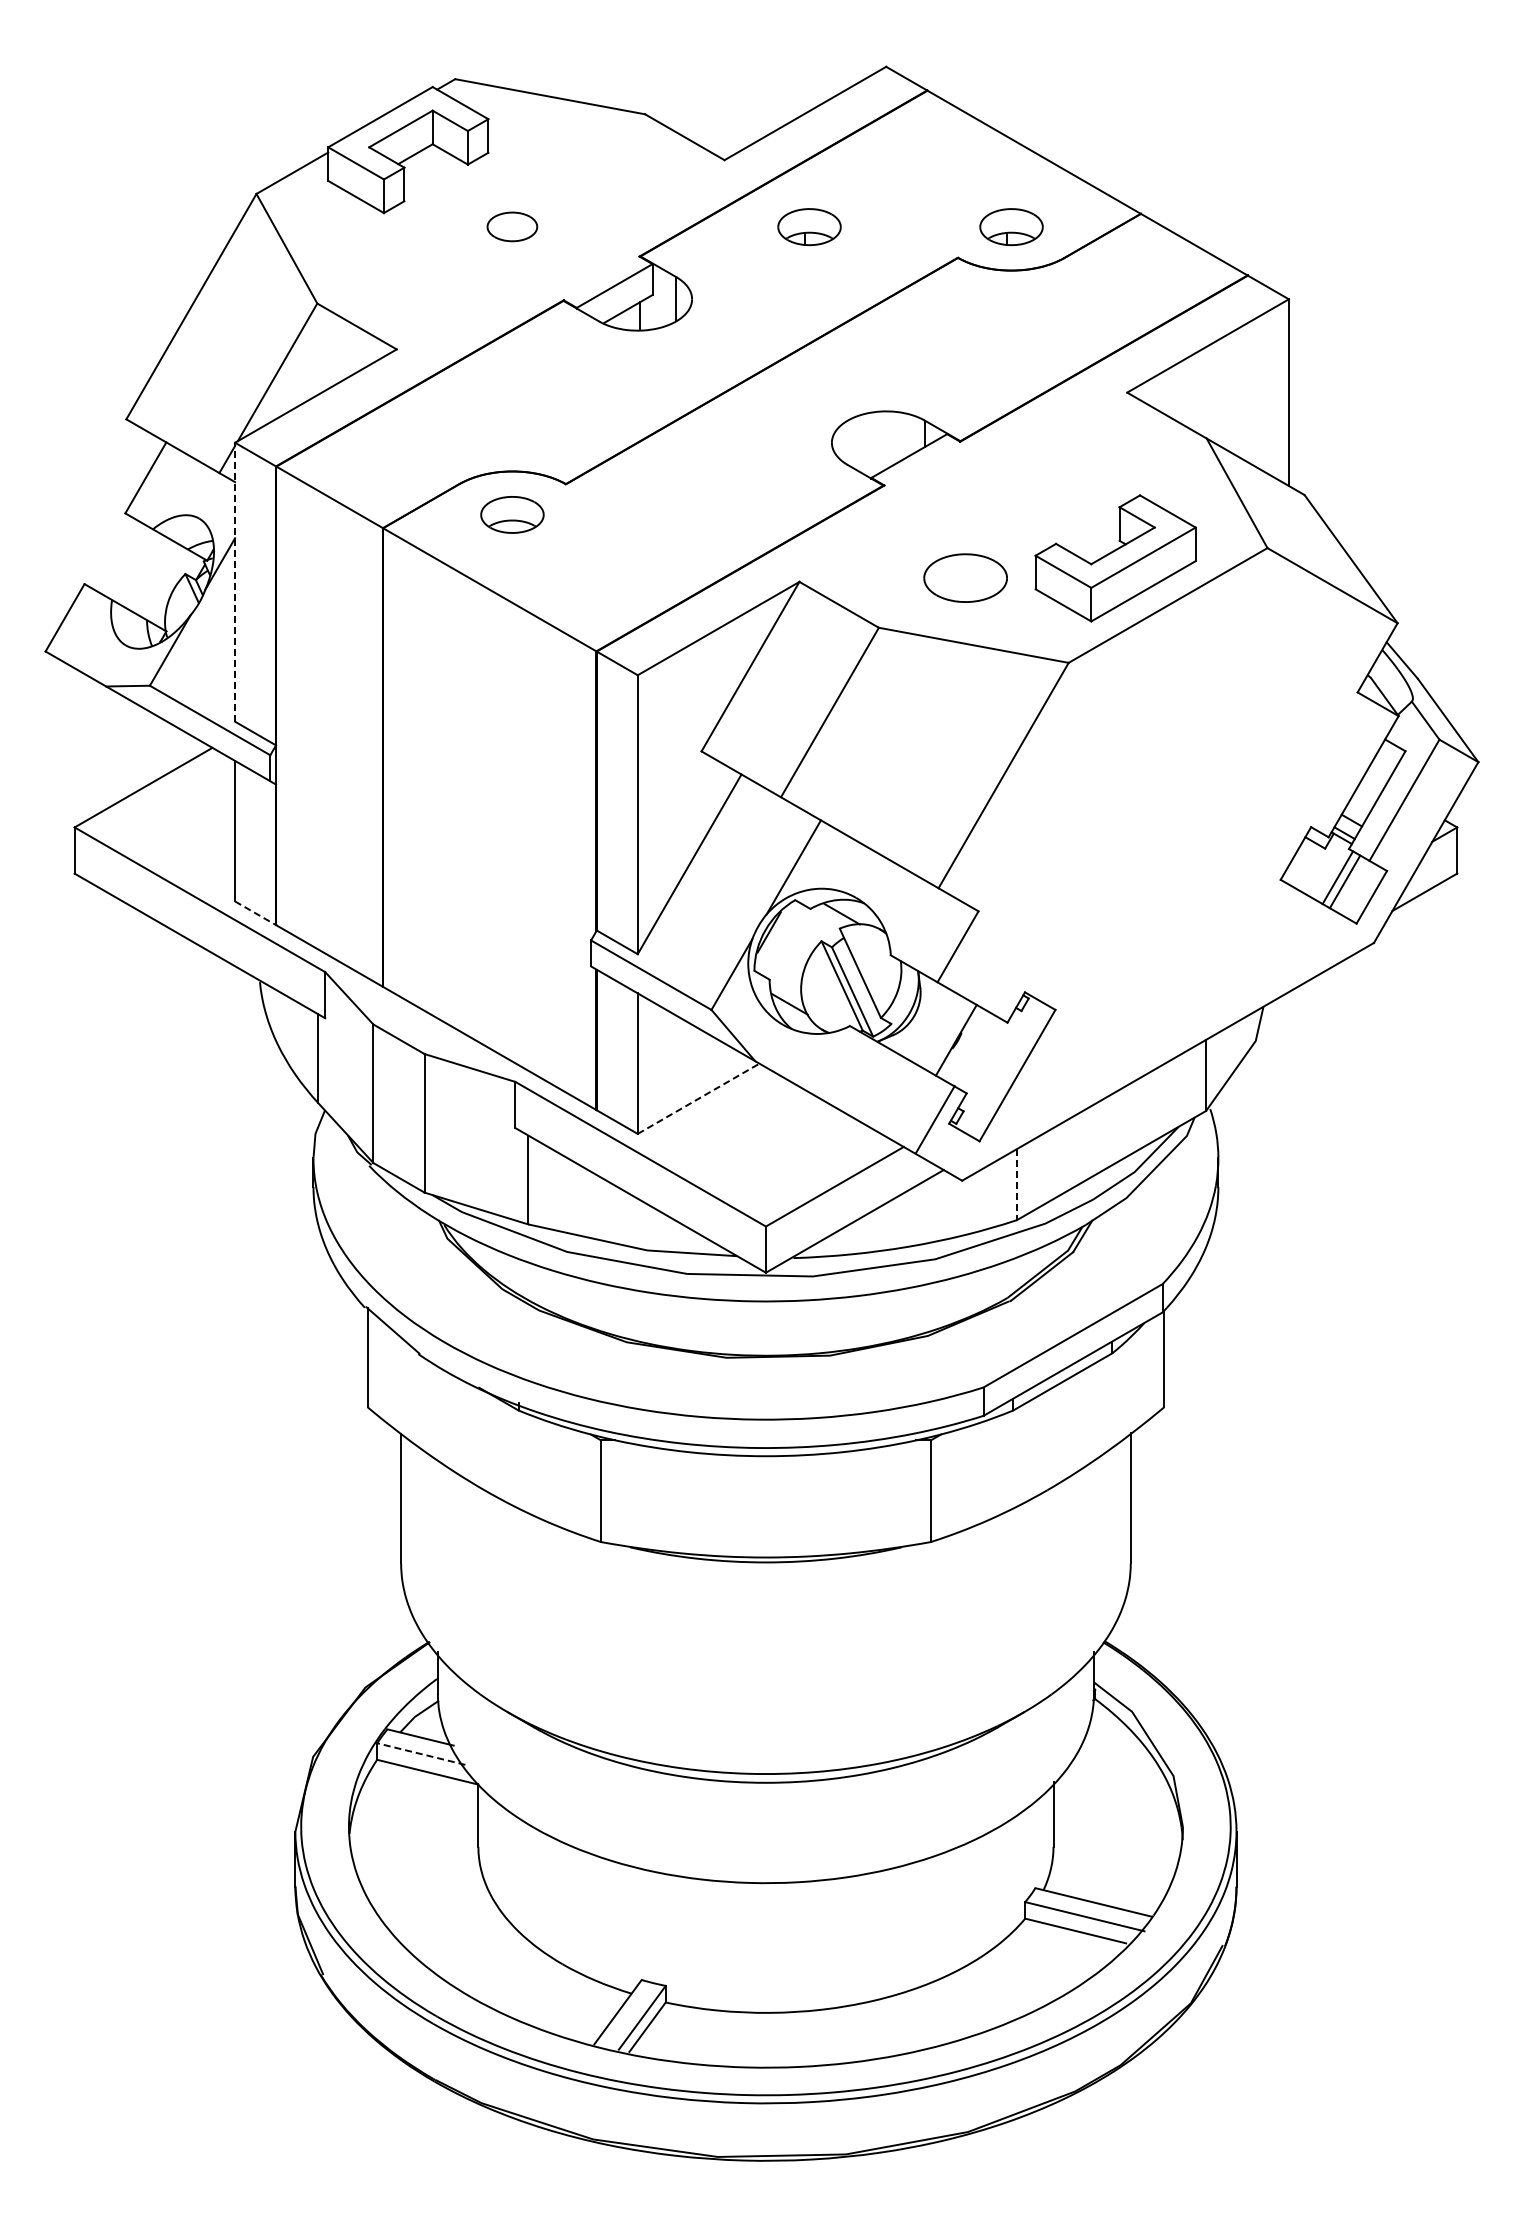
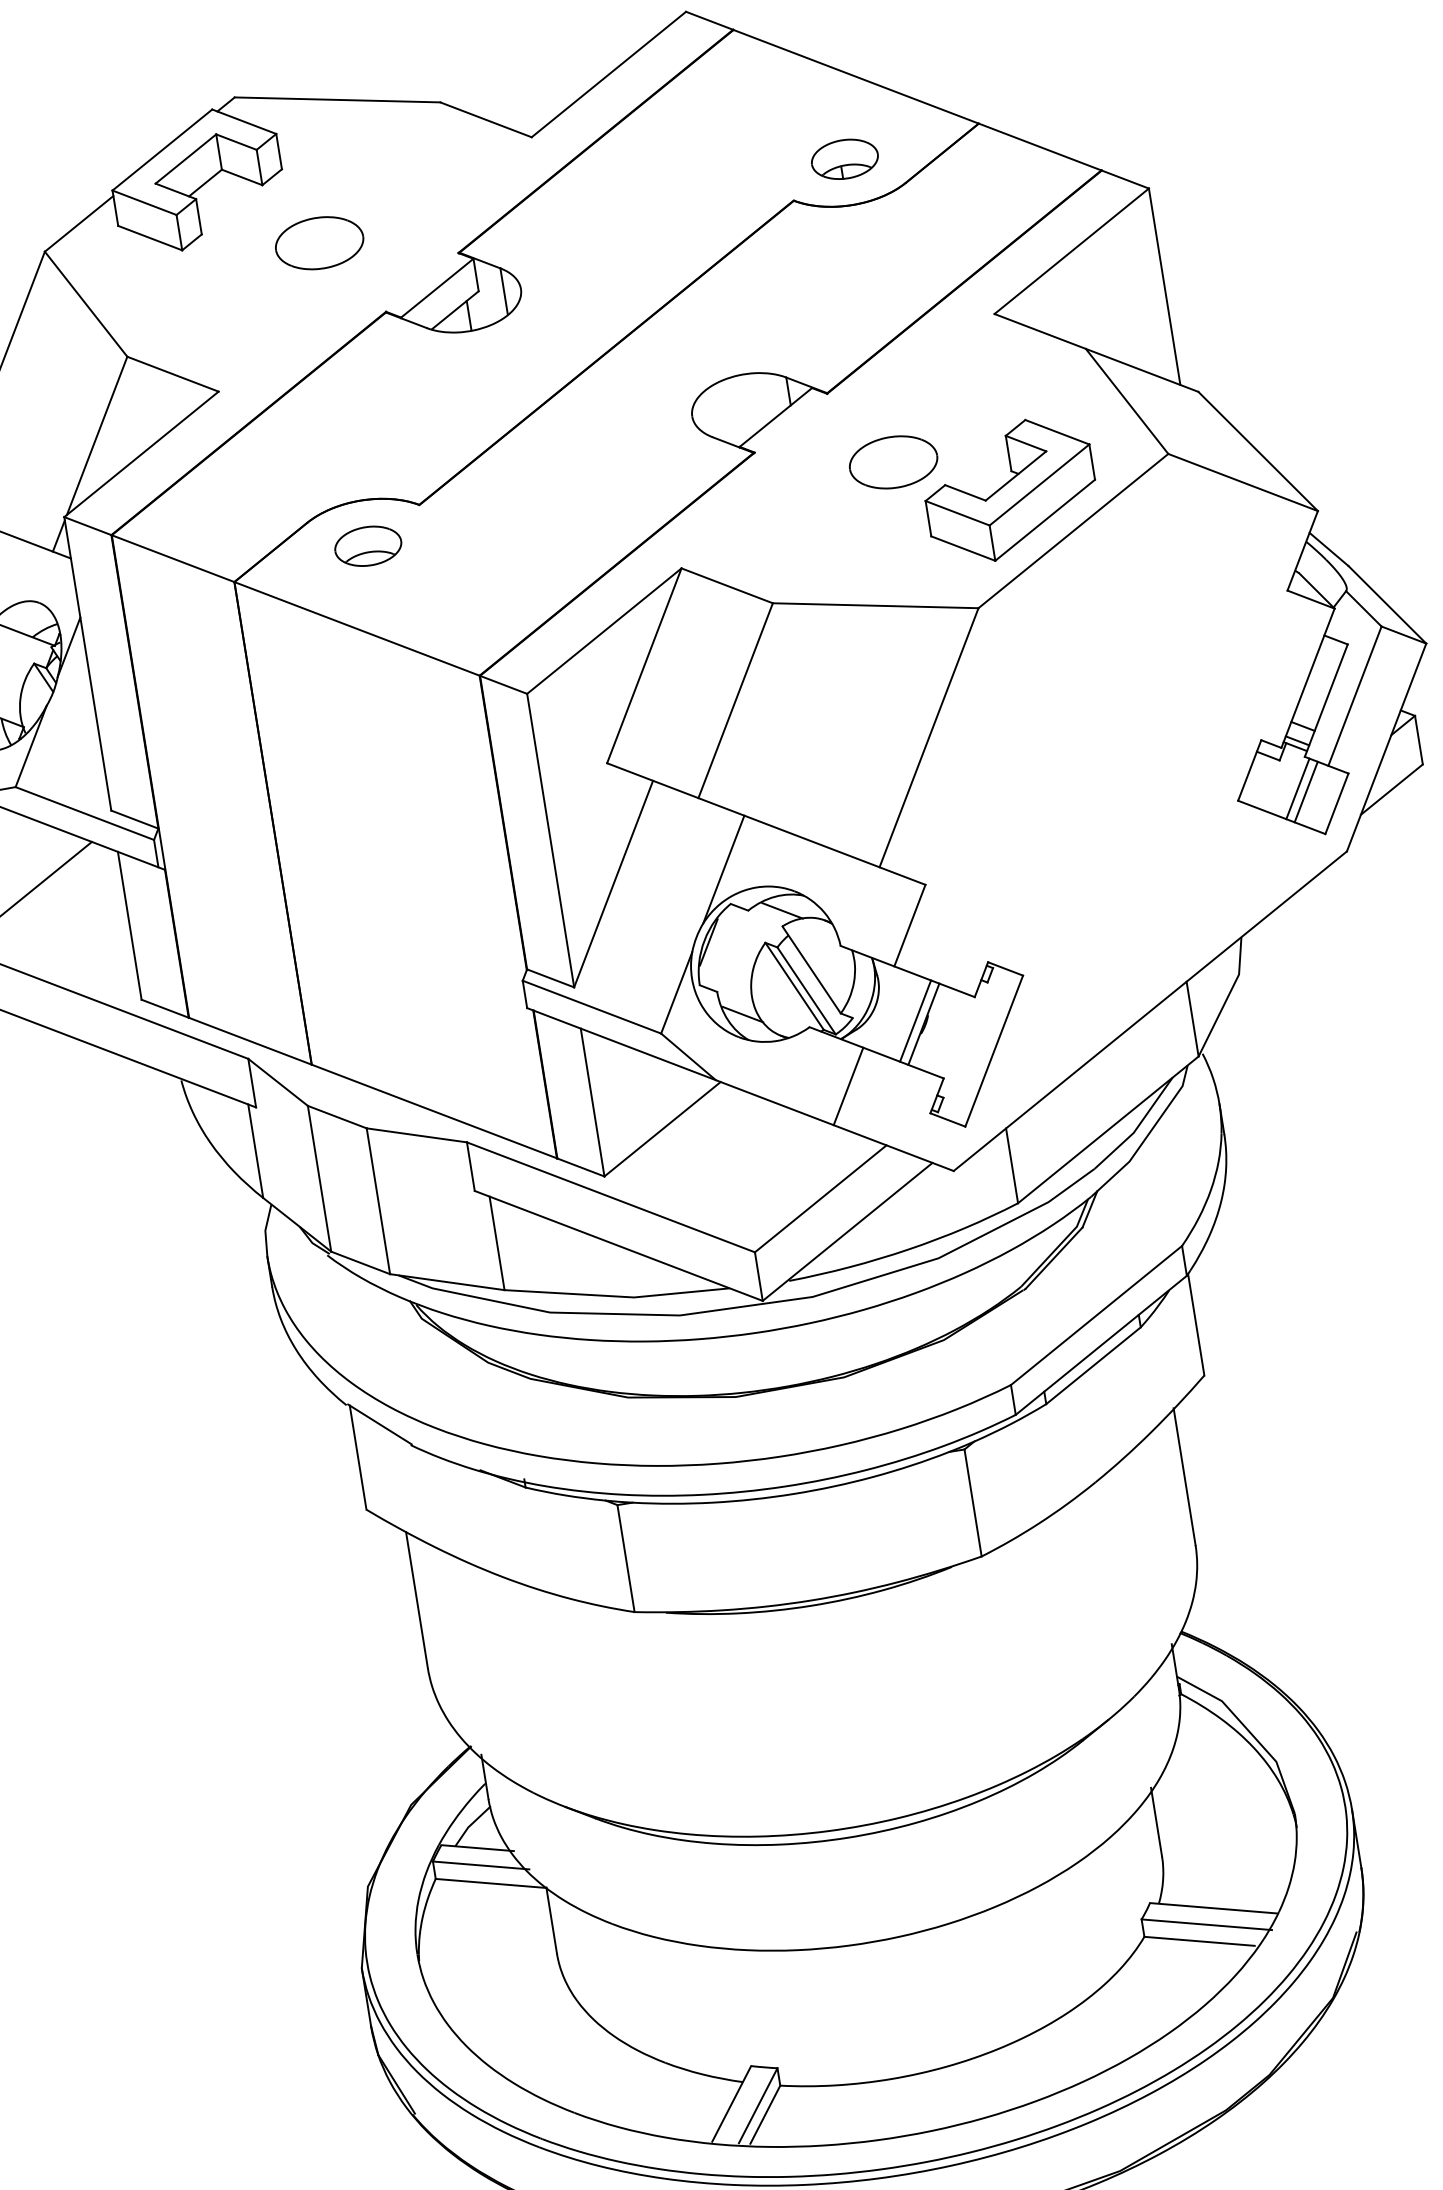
part: (512, 226) -> (319, 242), size x1.67
part: (809, 227) -> (632, 193), removed
part: (965, 577) -> (893, 461), moved
line: (235, 581) -> (88, 663), dashed -> solid
line: (255, 913) -> (165, 1008), dashed -> solid
line: (948, 1035) -> (914, 1020), added
line: (699, 1098) -> (663, 1128), dashed -> solid
line: (934, 1119) -> (847, 1086), moved
line: (1017, 1184) -> (1012, 1165), dashed -> solid
line: (420, 1753) -> (480, 1864), dashed -> solid

